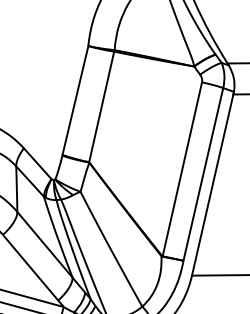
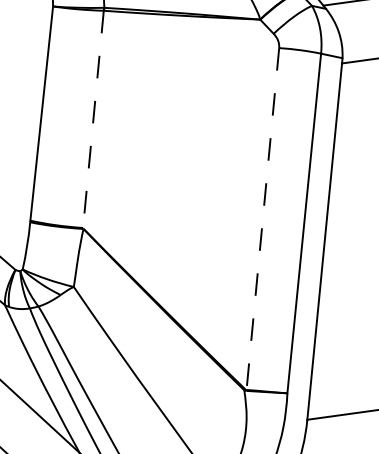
line: (101, 106) -> (92, 118), solid -> dashed
line: (182, 169) -> (263, 219), solid -> dashed

